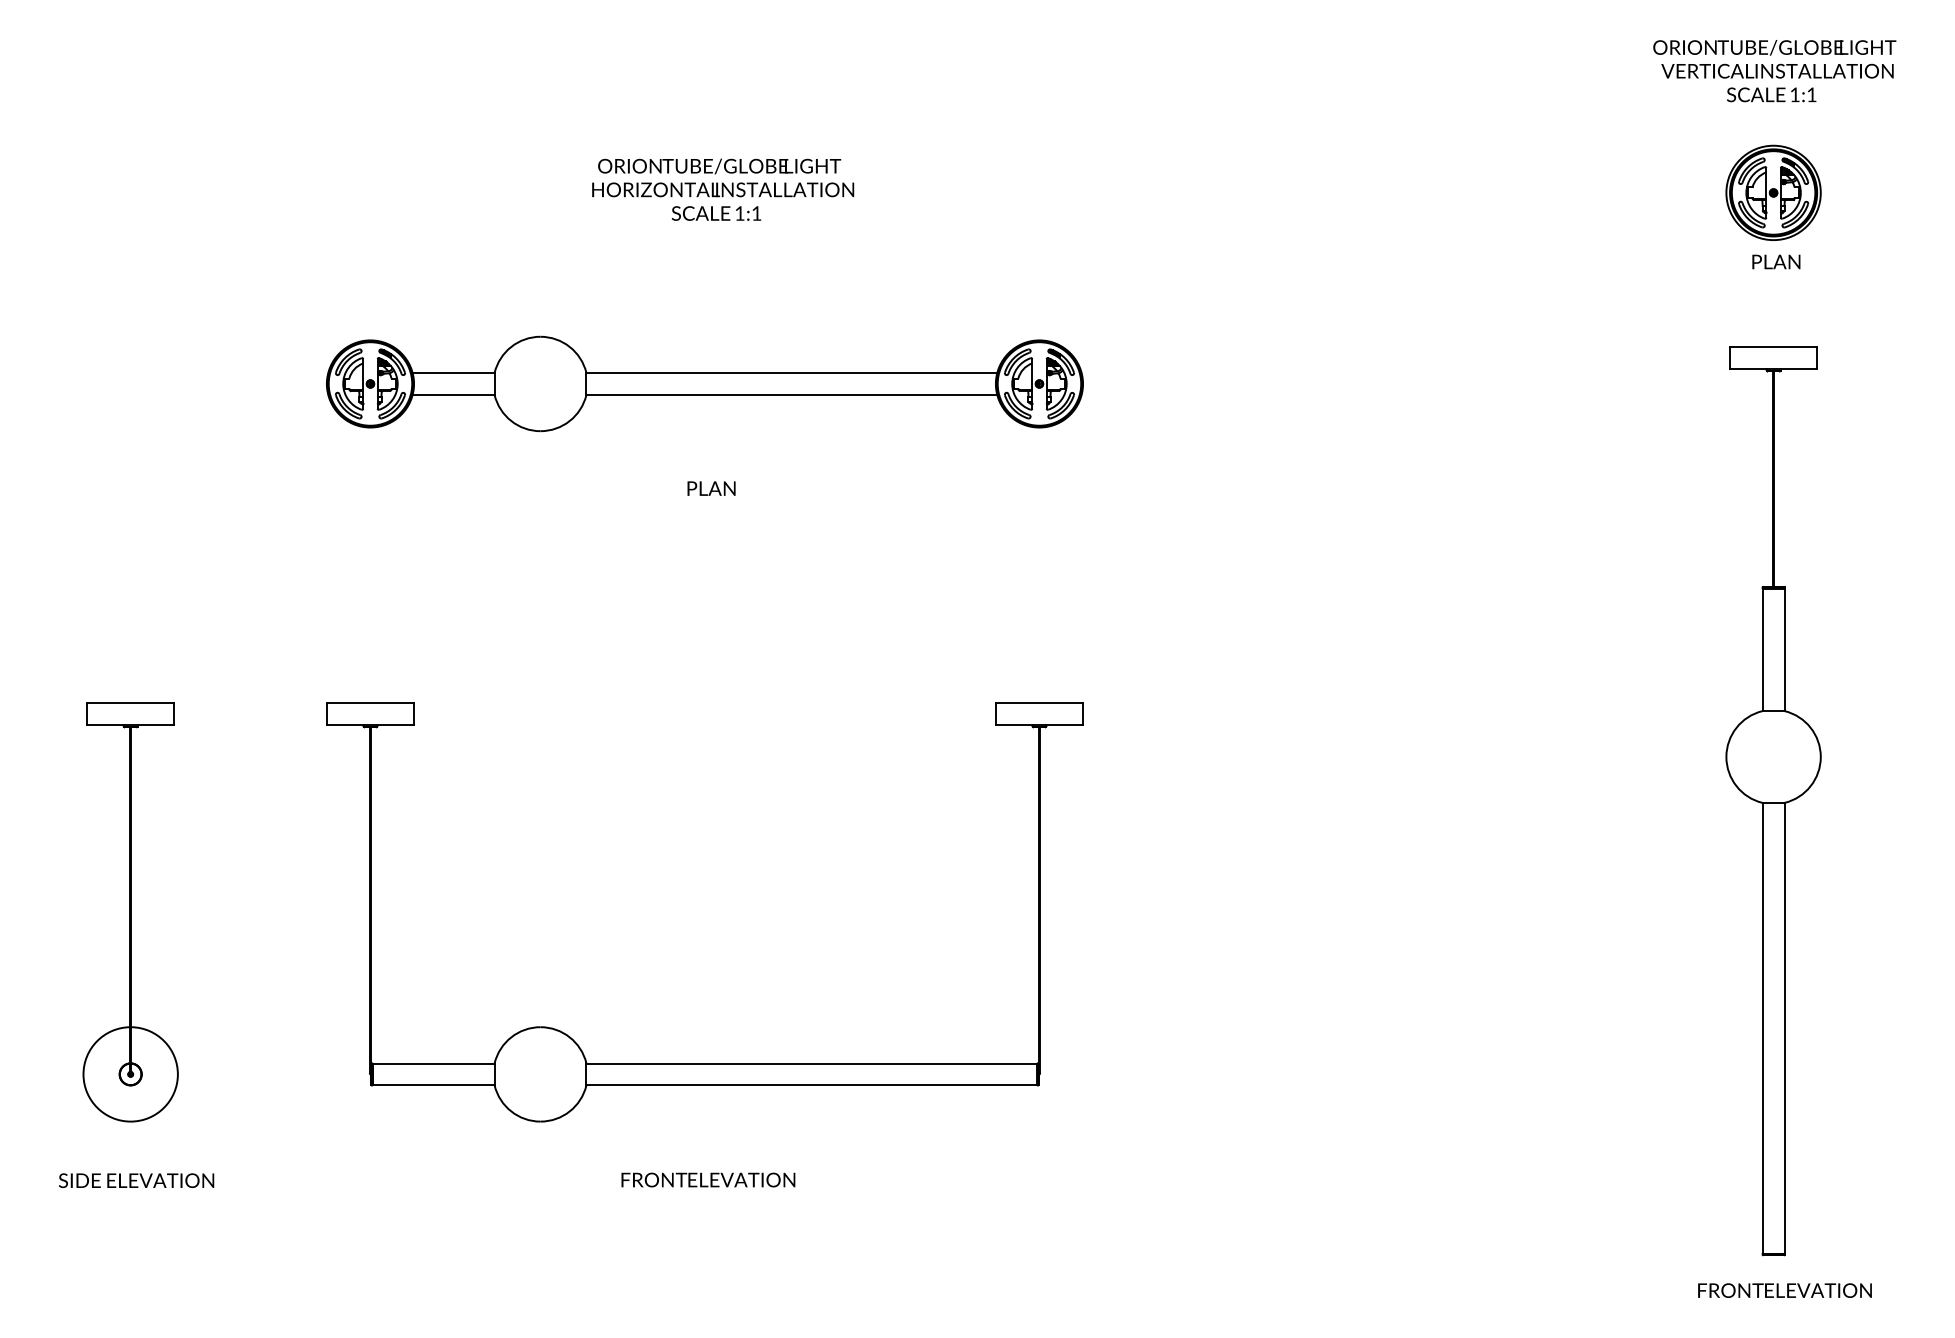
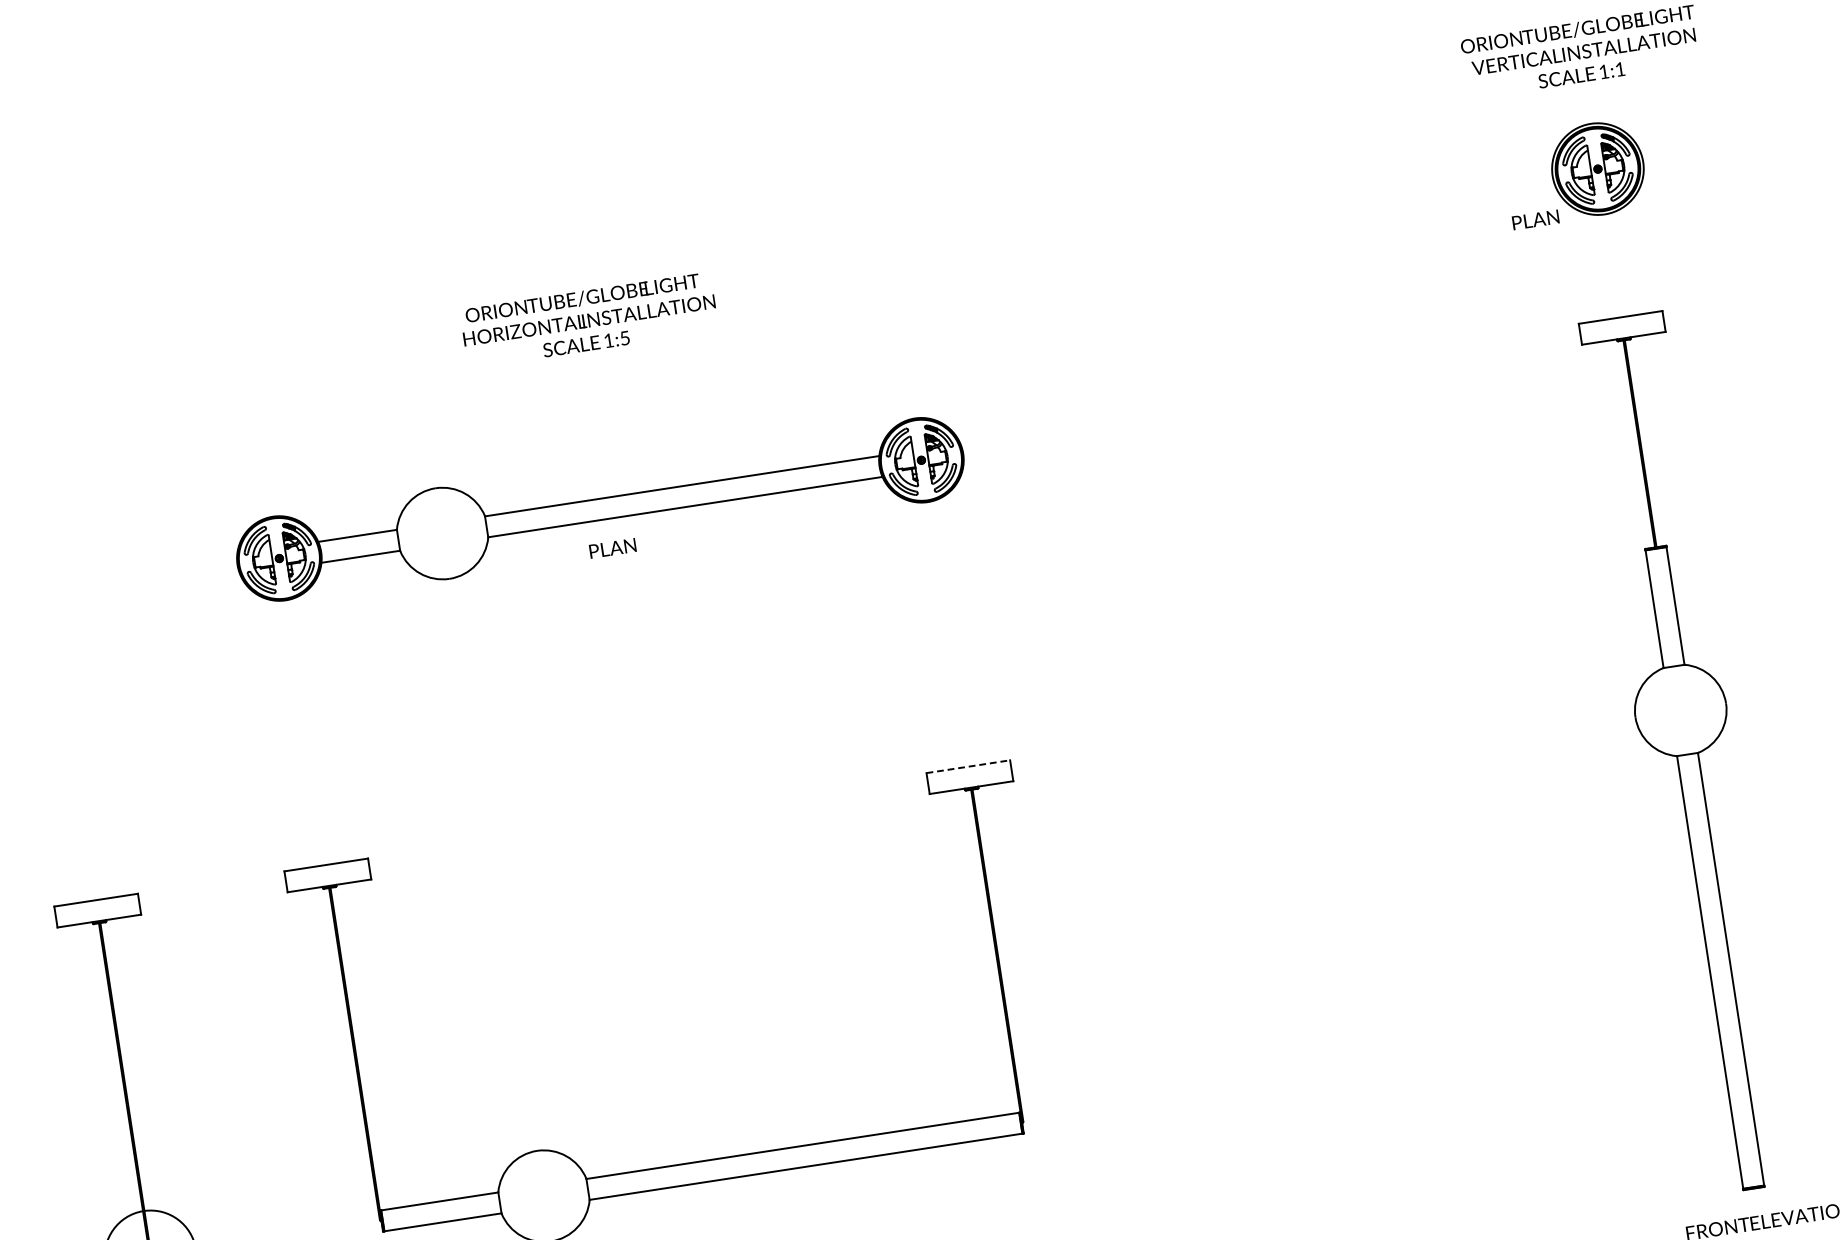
text: (756, 213) -> (624, 338), 1:1 -> 1:5
text: (1776, 261) -> (1535, 219), moved
text: (711, 488) -> (612, 548), moved
line: (1039, 703) -> (968, 766), solid -> dashed

